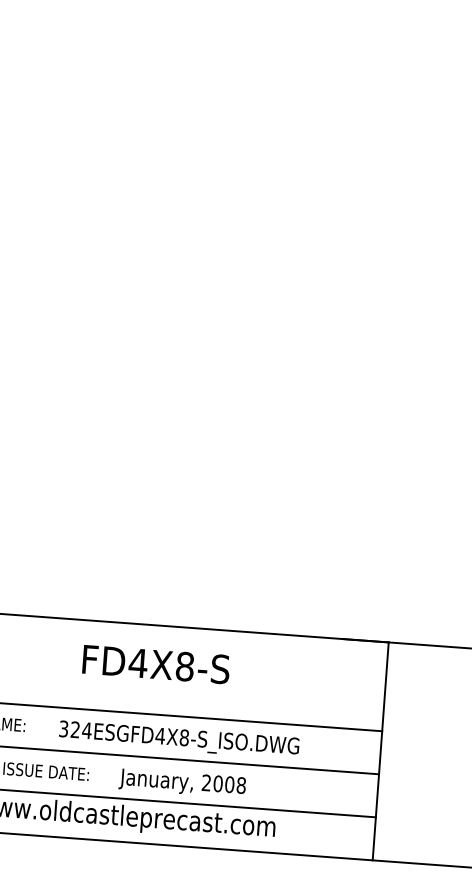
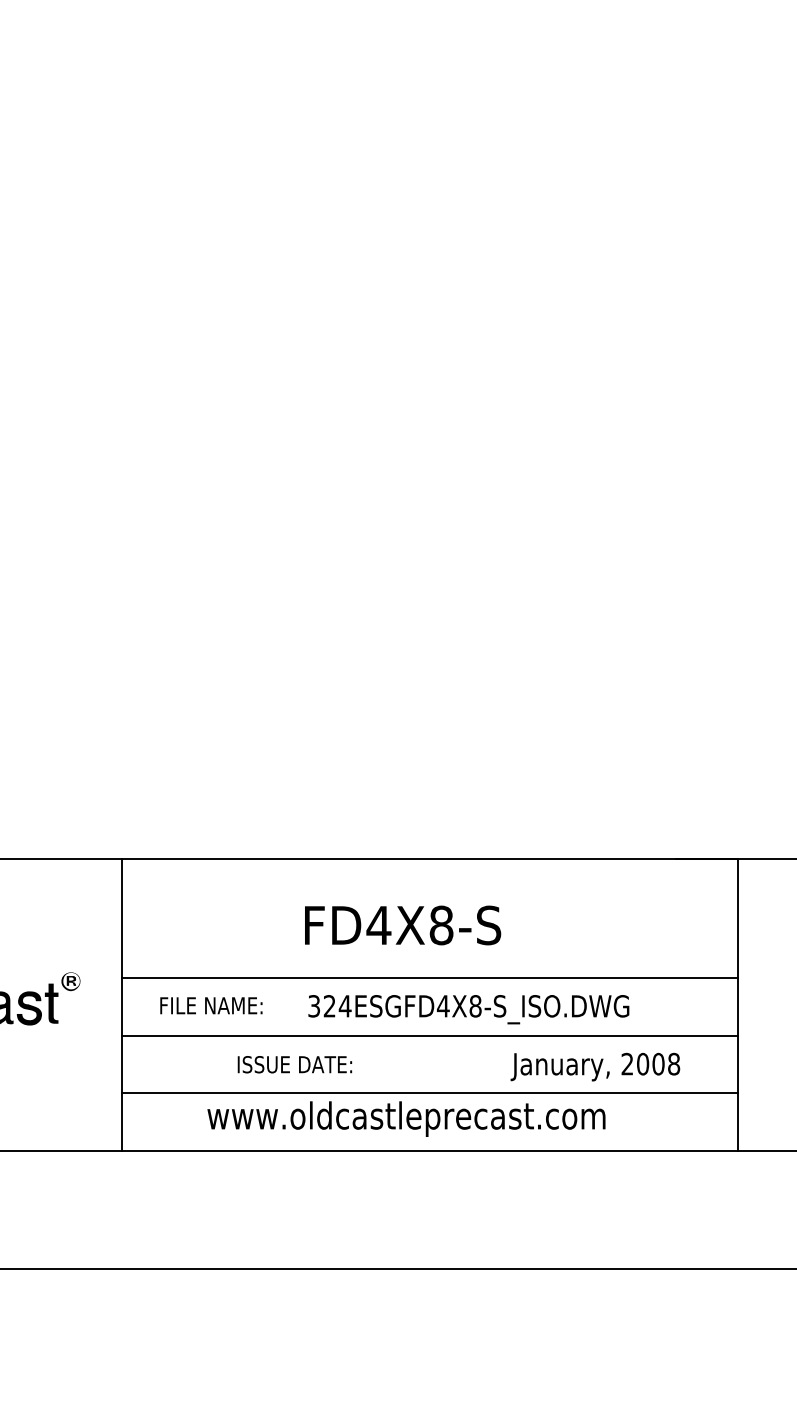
text: (156, 664) -> (403, 925), moved
text: (182, 782) -> (595, 1066), moved

